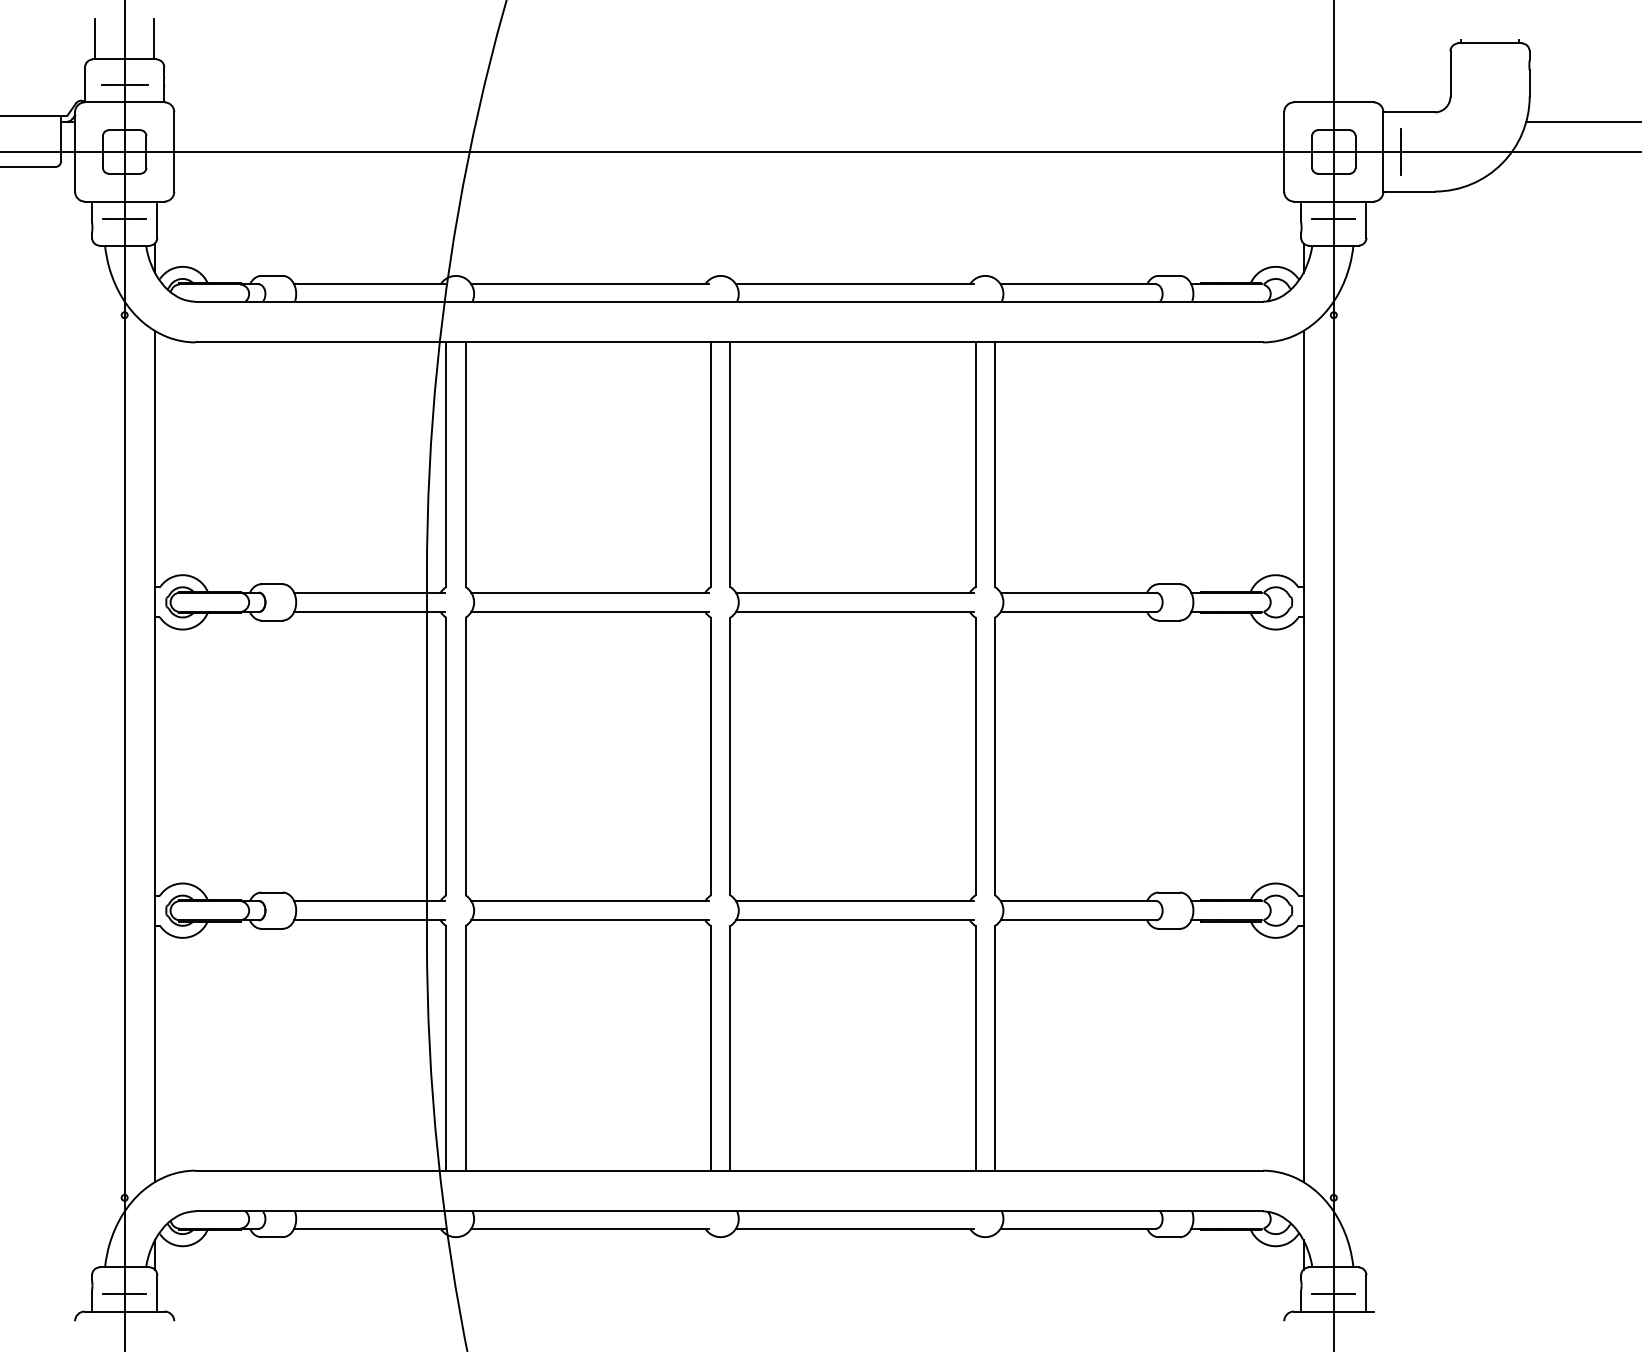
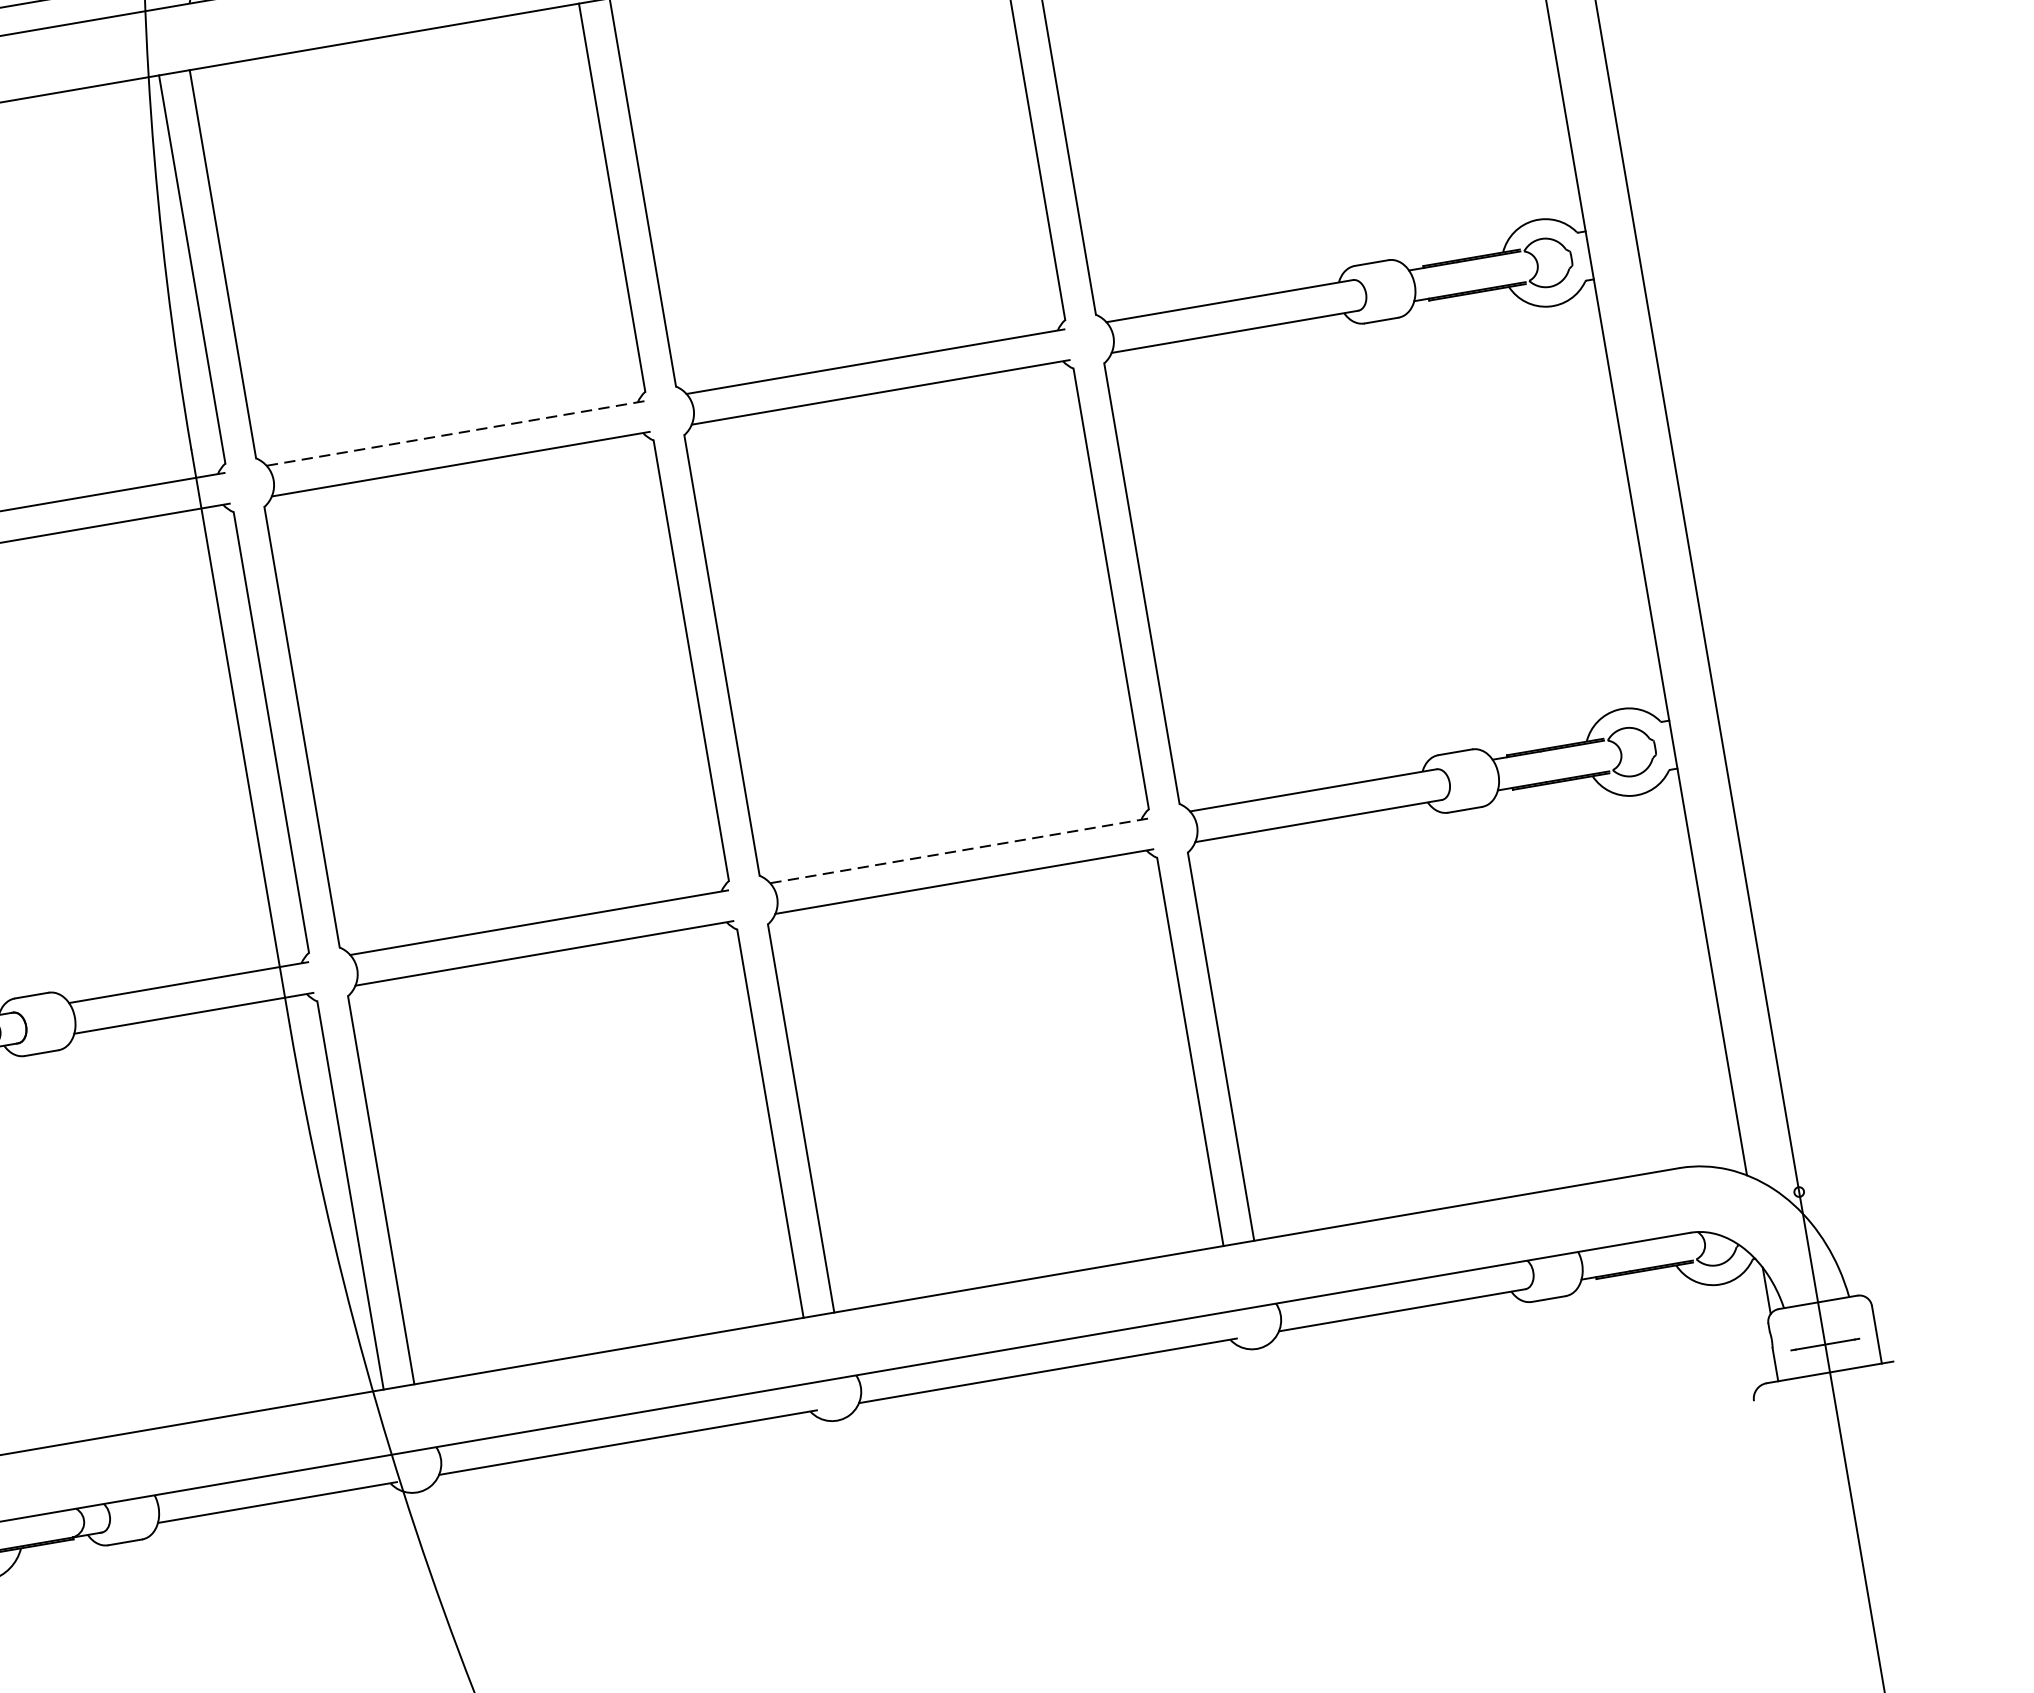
line: (589, 592) -> (454, 433), solid -> dashed
line: (854, 901) -> (958, 851), solid -> dashed

